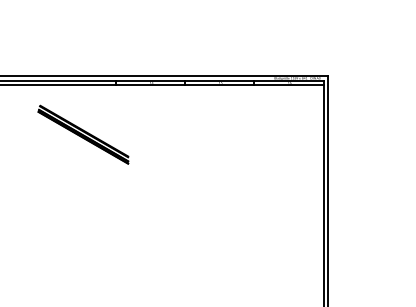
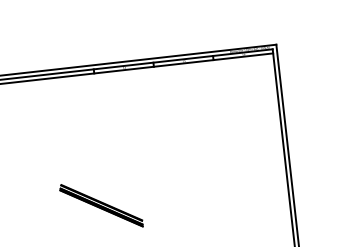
part: (83, 134) -> (101, 205), moved

